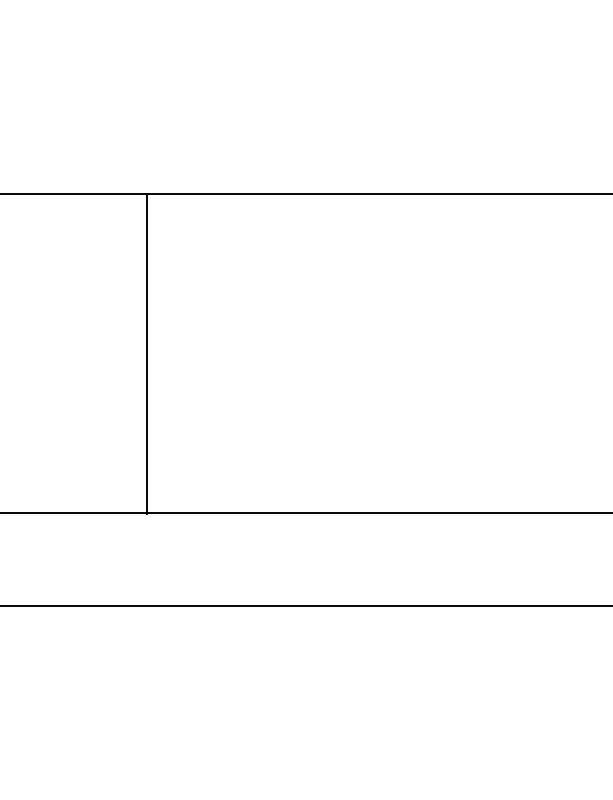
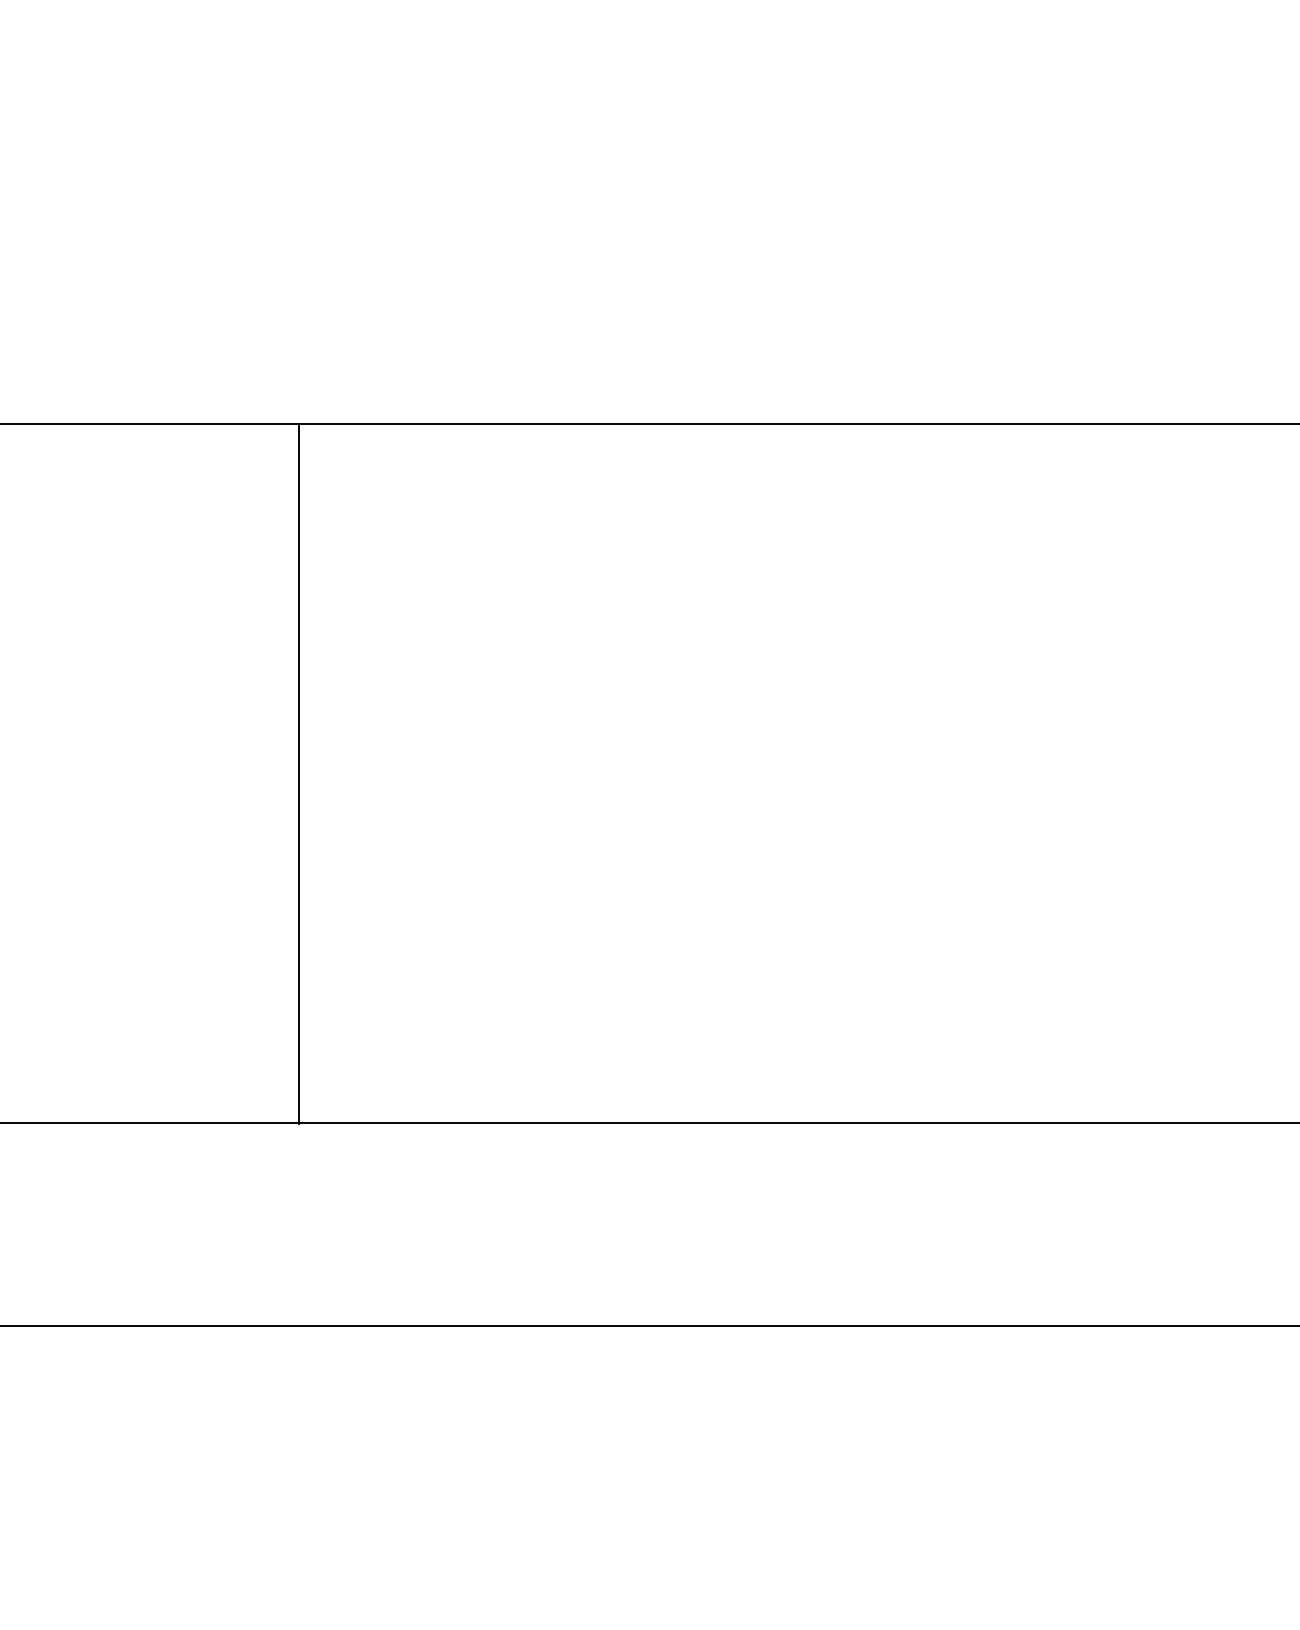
line: (146, 353) -> (298, 773), moved

